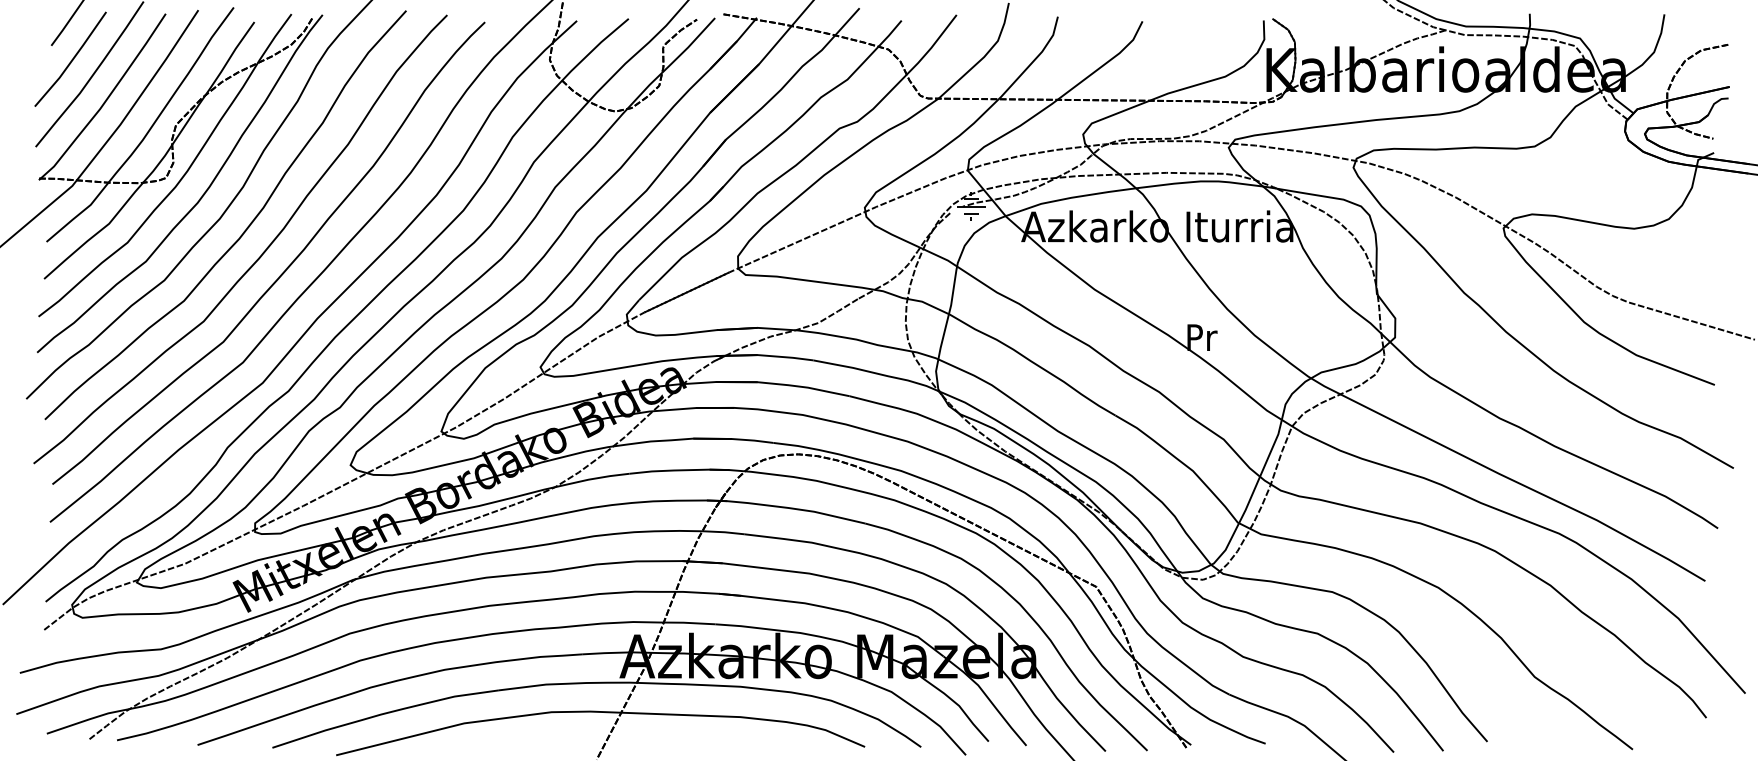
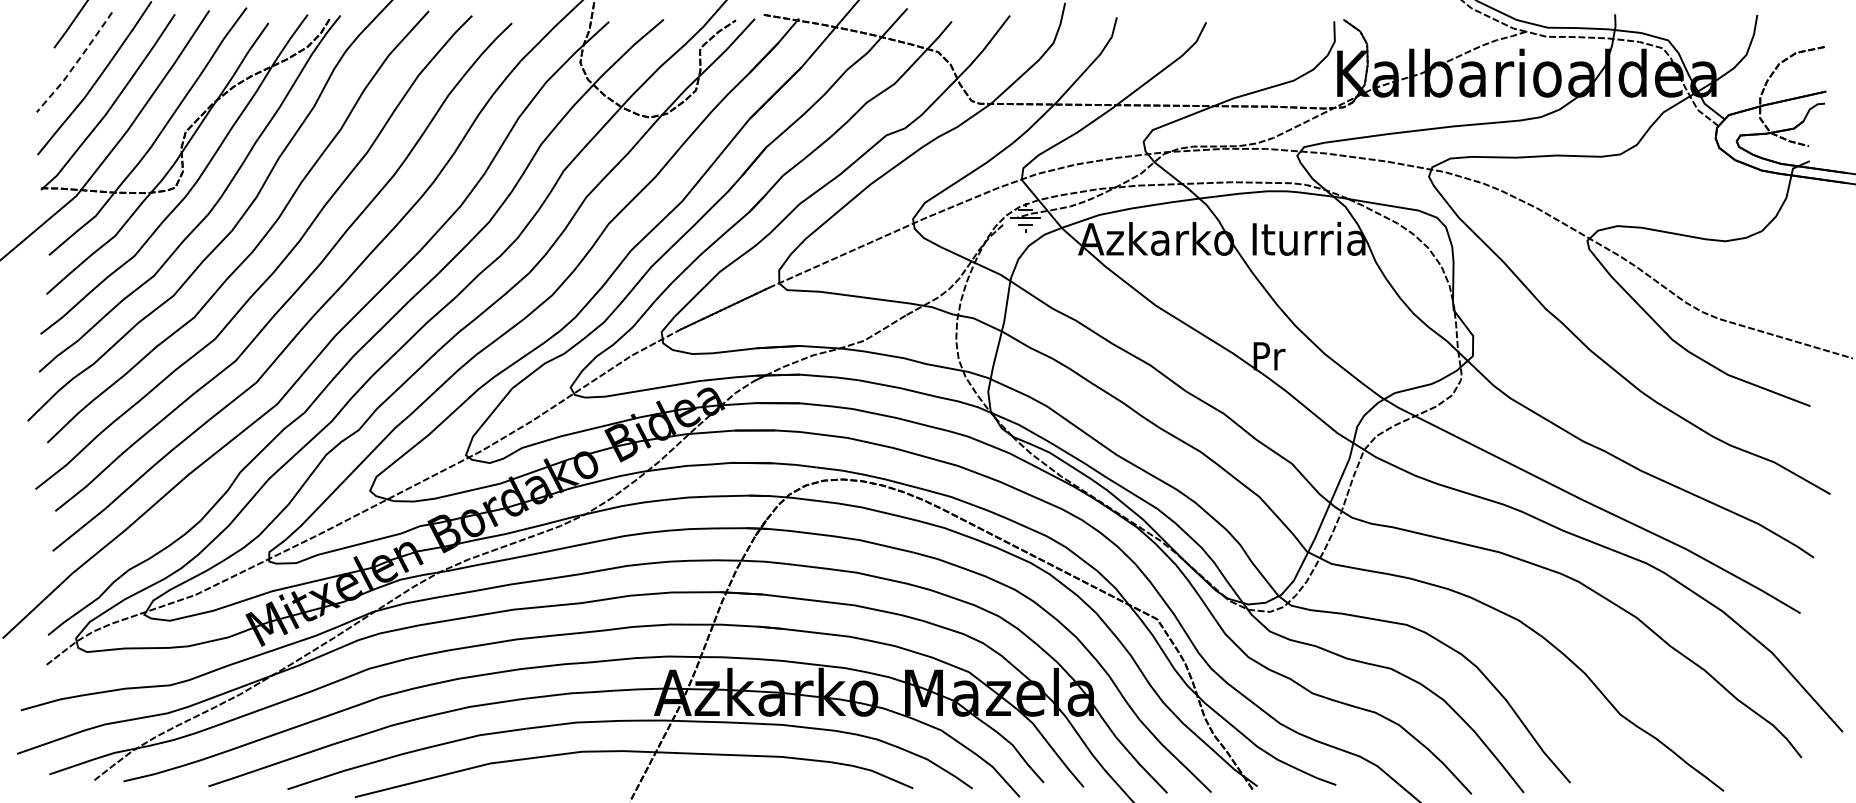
line: (72, 60) -> (76, 63), solid -> dashed

